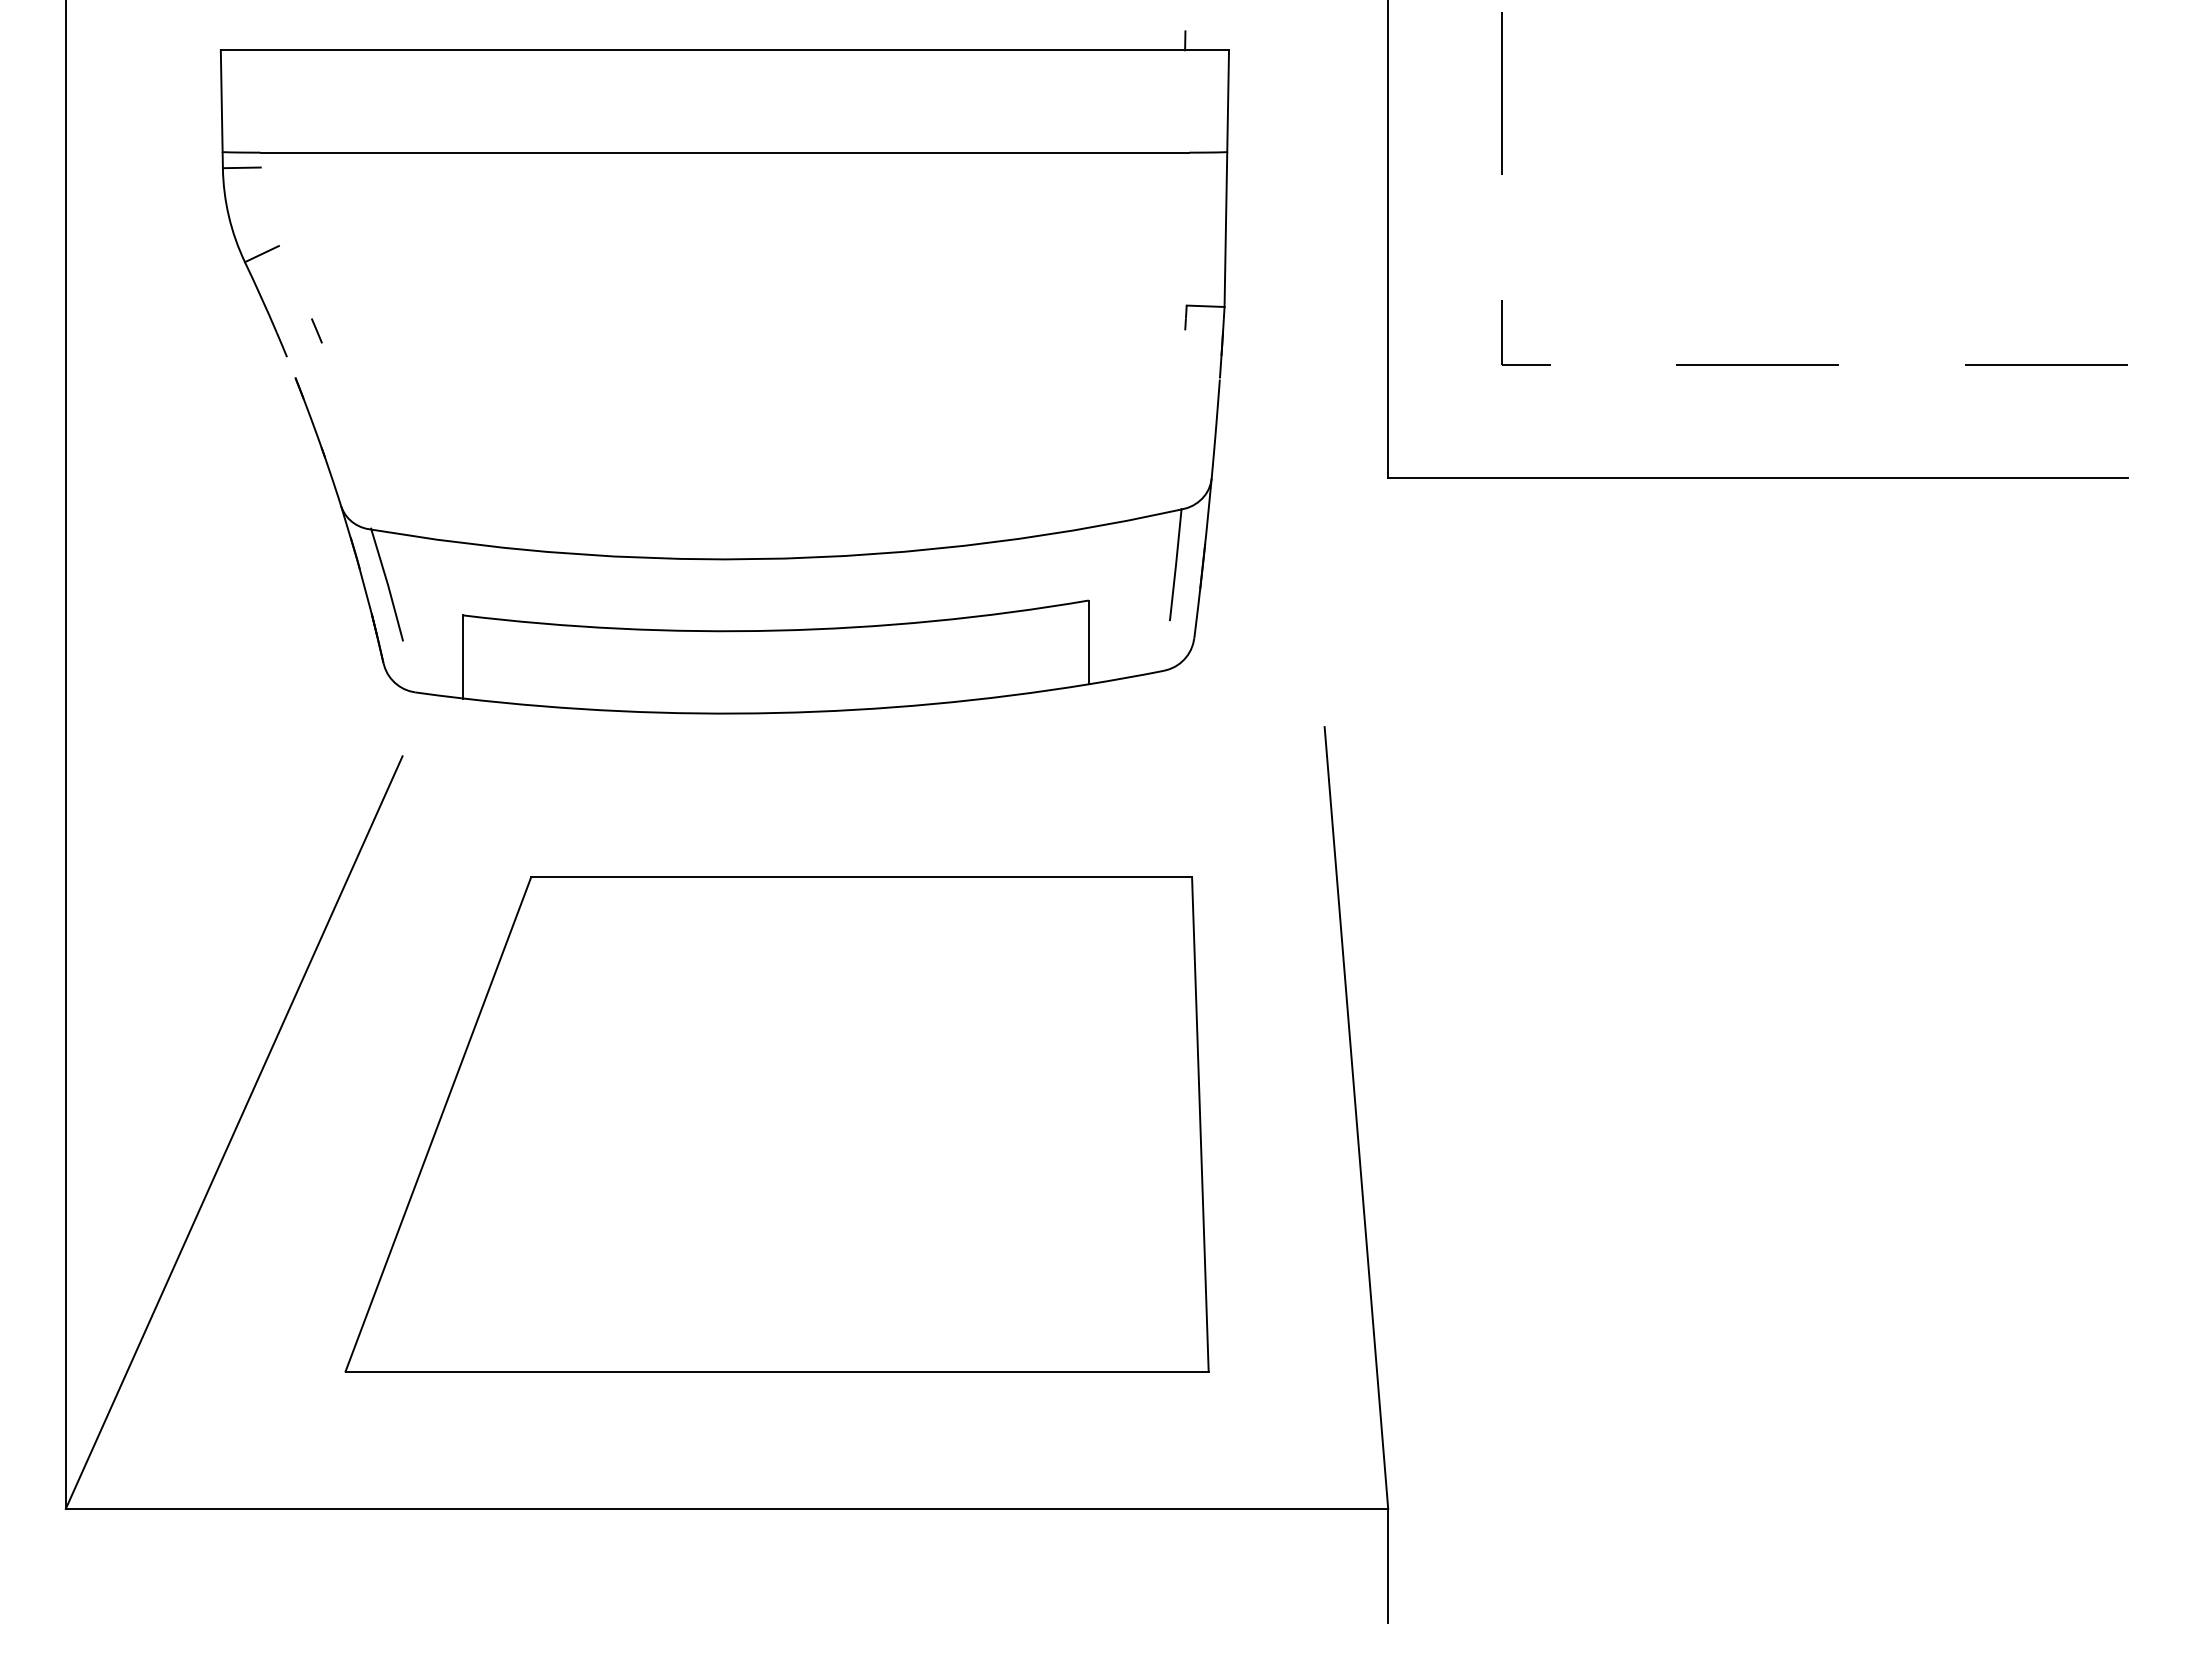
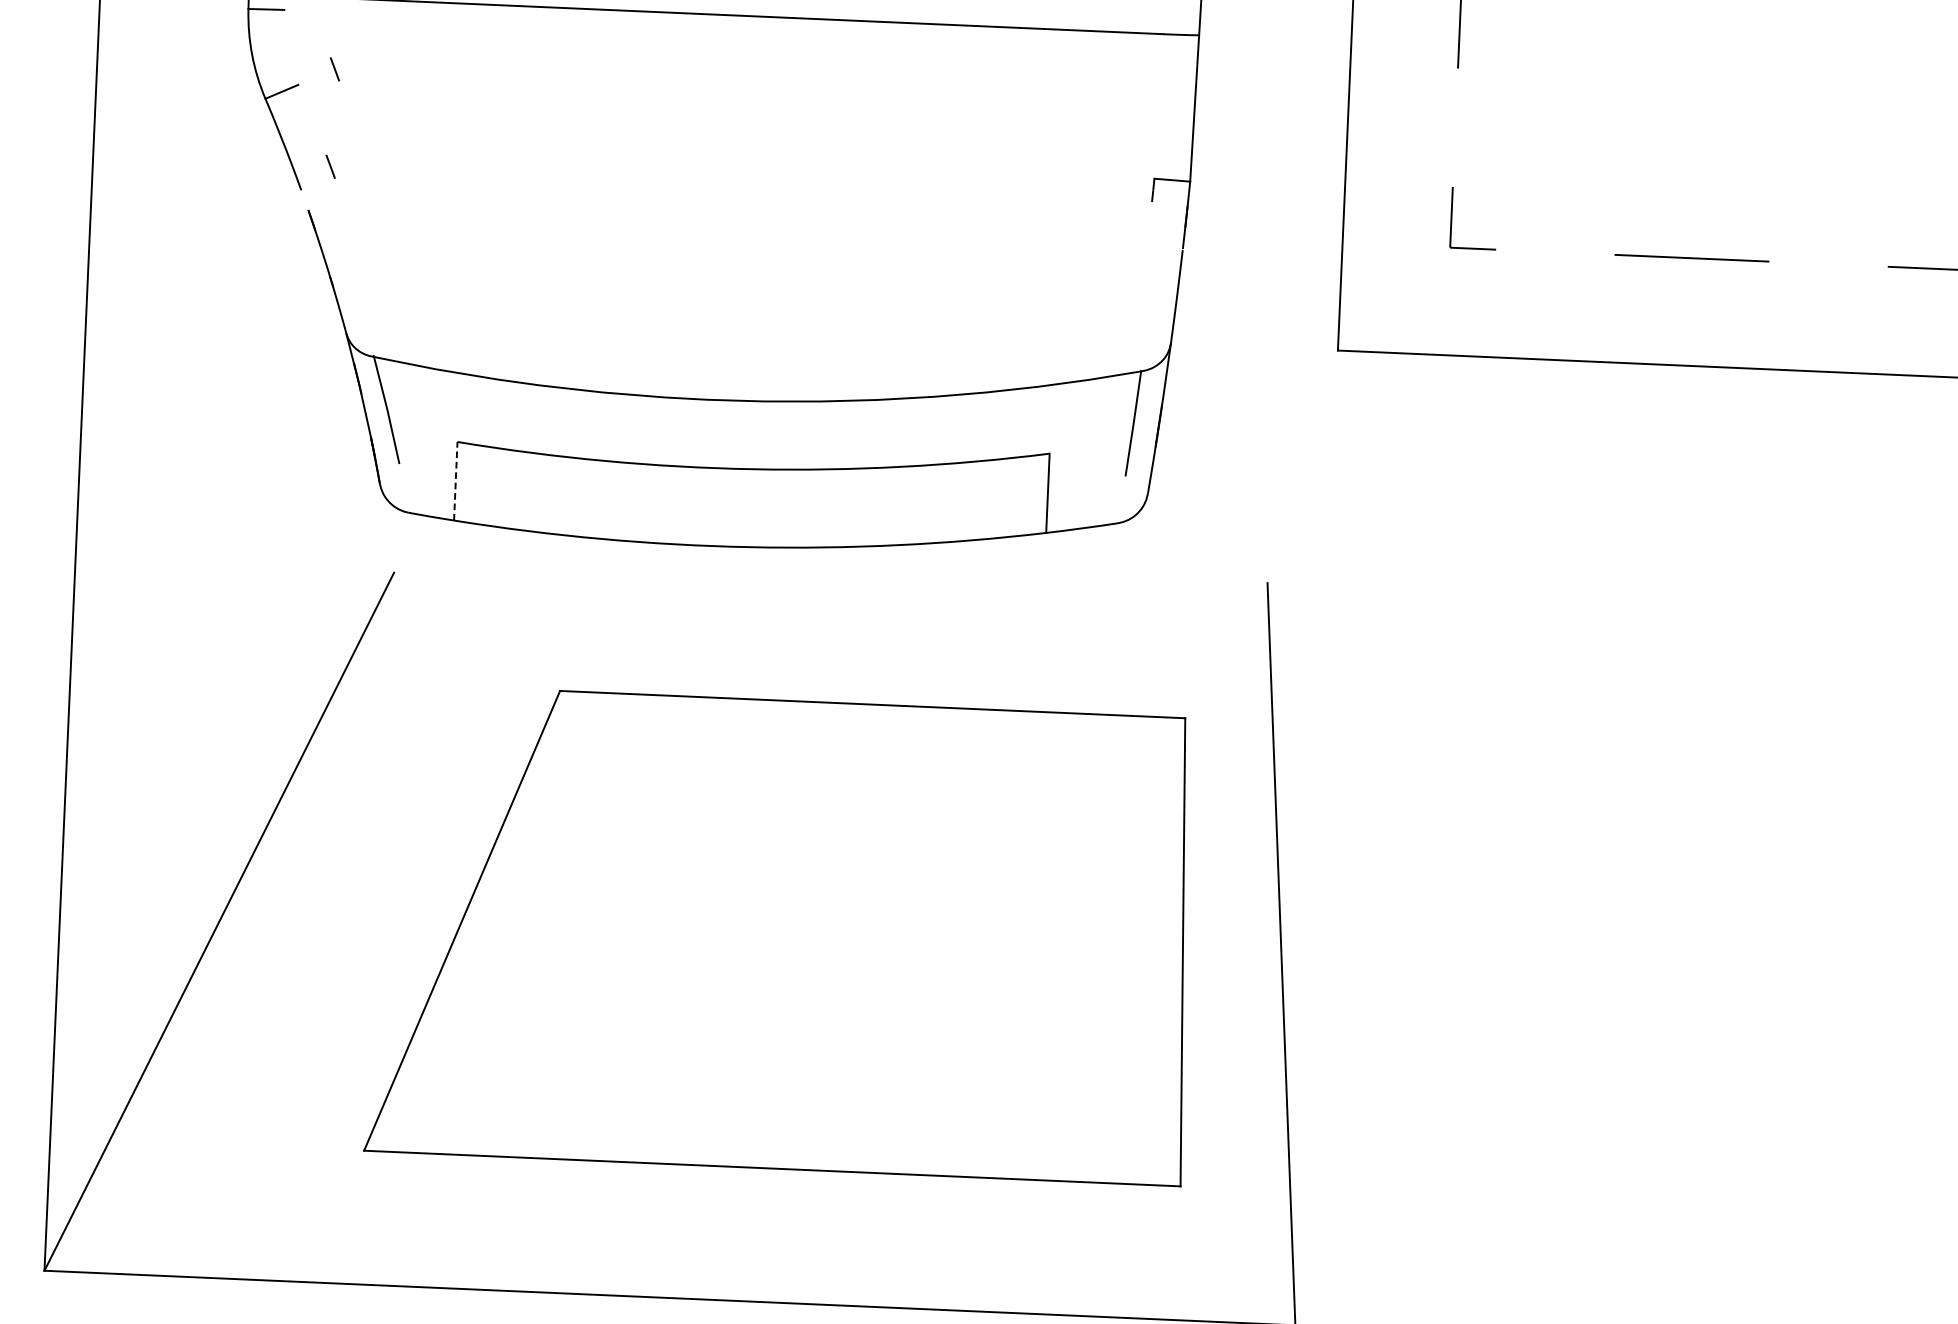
line: (316, 227) -> (334, 68), added
line: (463, 656) -> (455, 480), solid -> dashed
part: (776, 1124) -> (781, 934), moved

